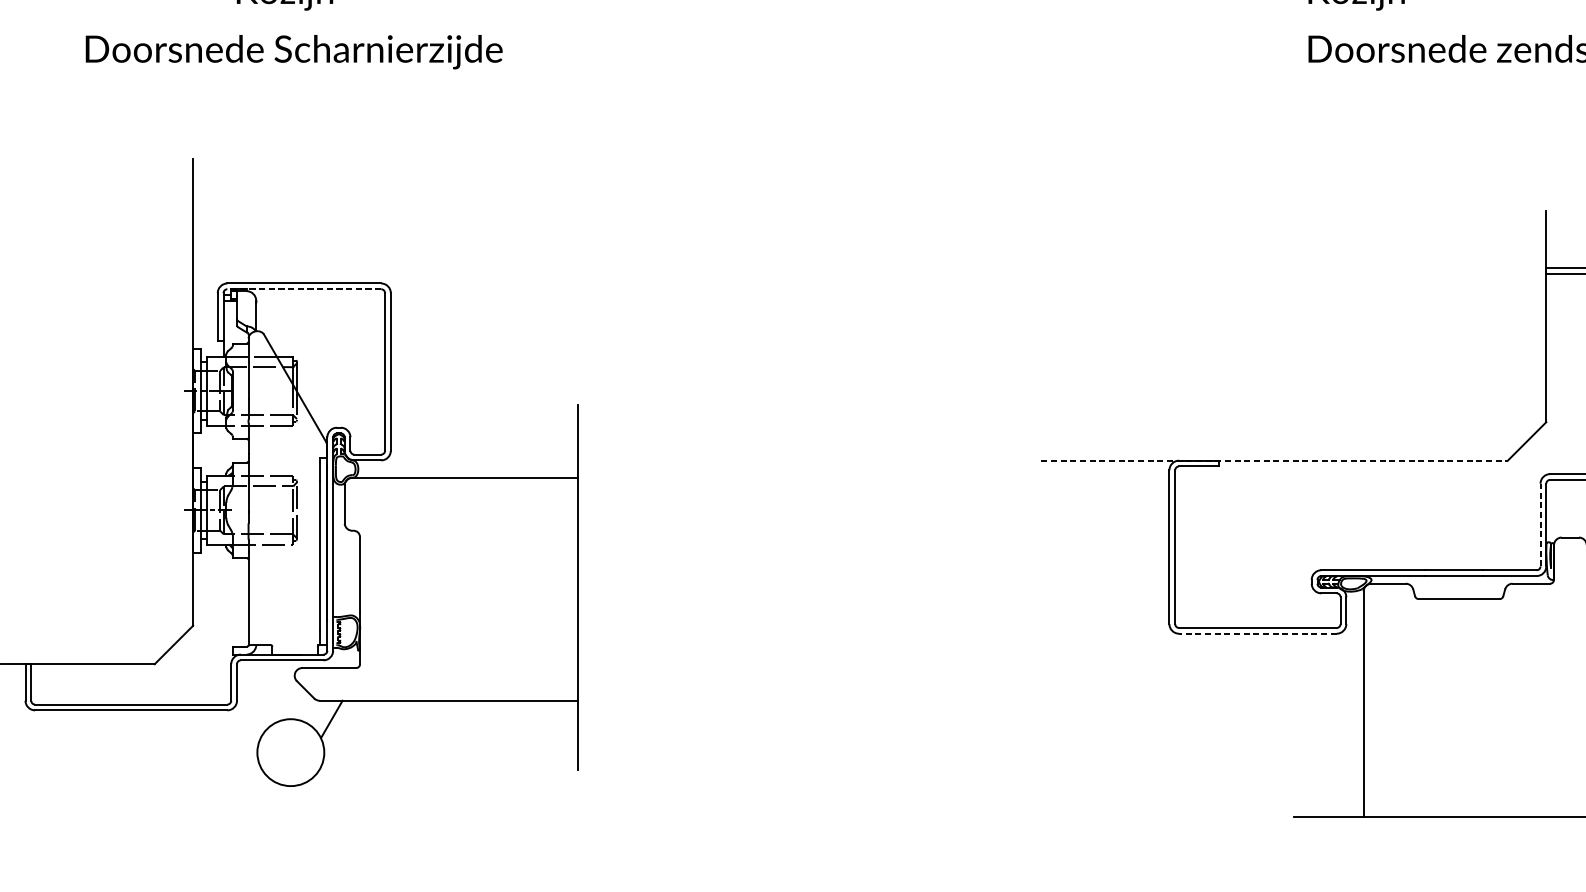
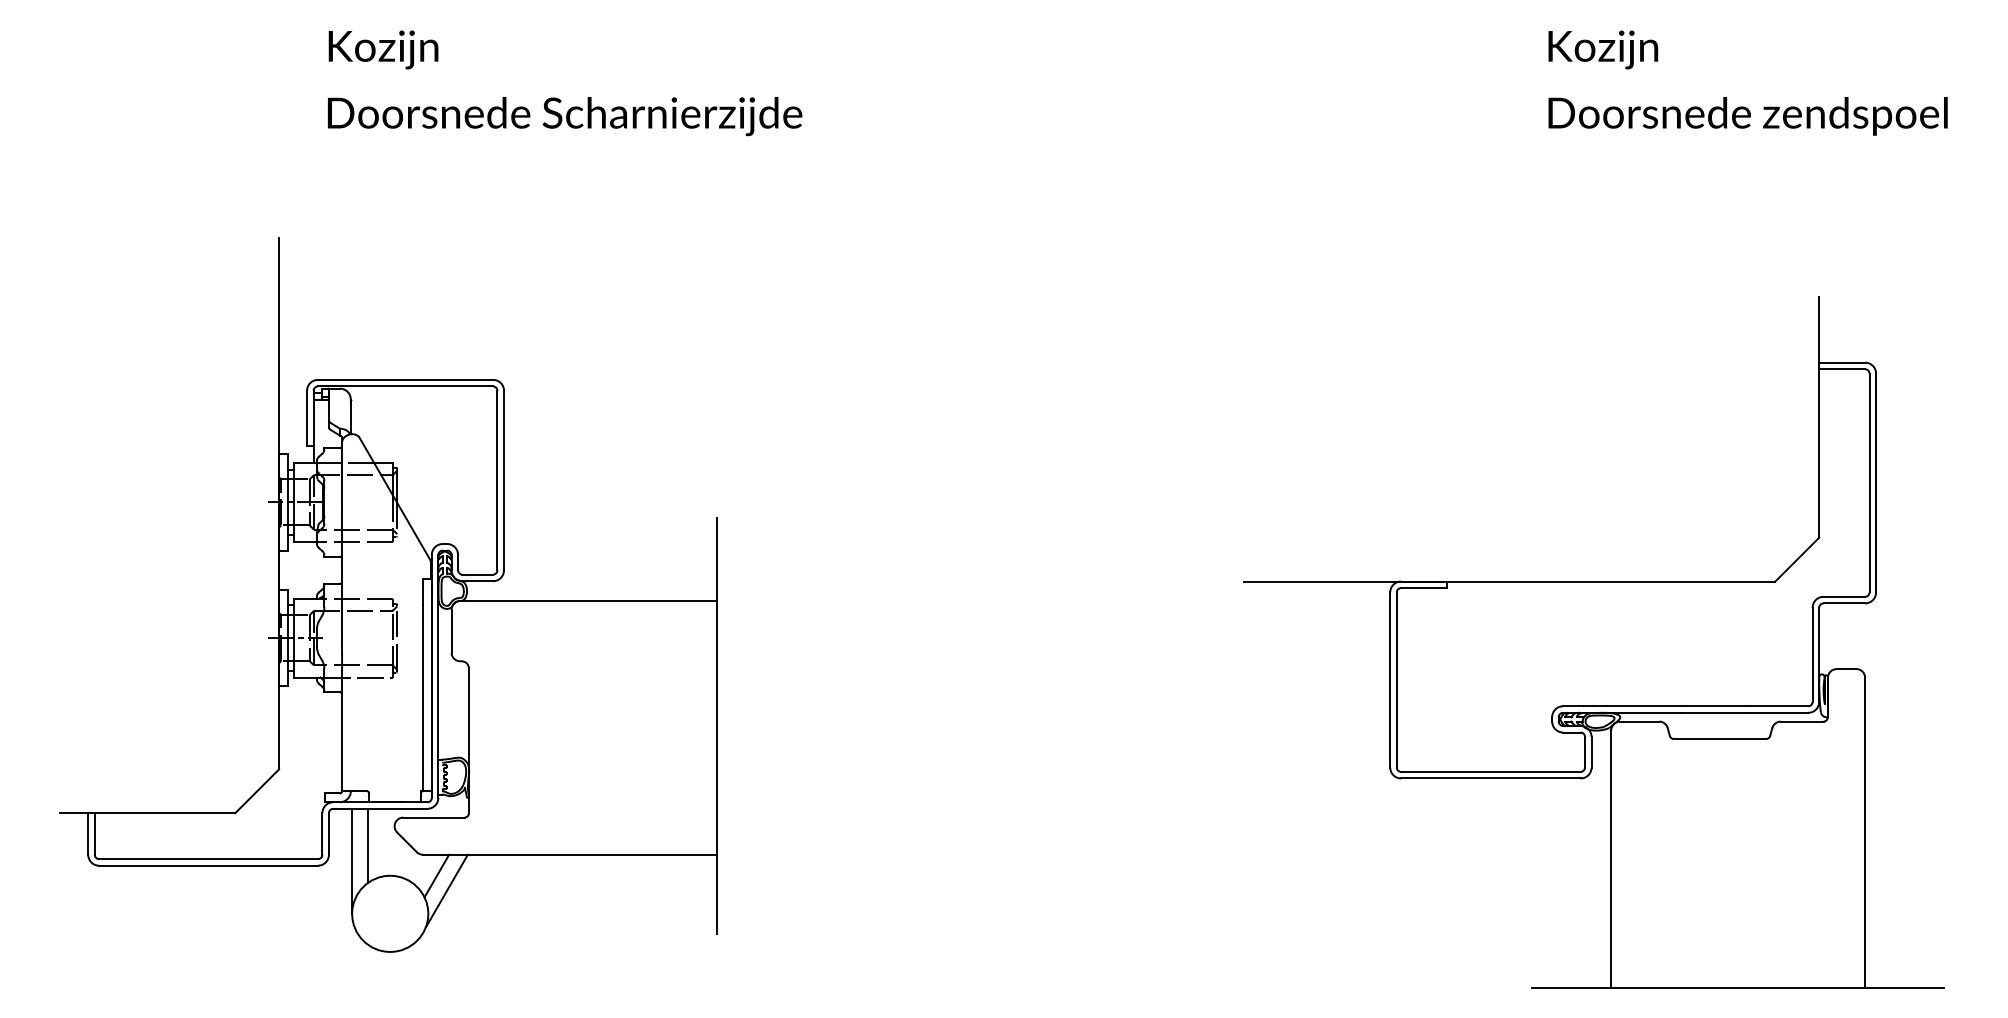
text: (294, 52) -> (565, 116), moved
line: (304, 289) -> (405, 386), dashed -> solid
line: (1274, 460) -> (1509, 581), dashed -> solid
line: (1540, 524) -> (1812, 654), dashed -> solid
line: (1257, 633) -> (1490, 778), dashed -> solid
line: (271, 692) -> (368, 845), added
line: (257, 705) -> (352, 860), added
line: (340, 732) -> (446, 890), added

